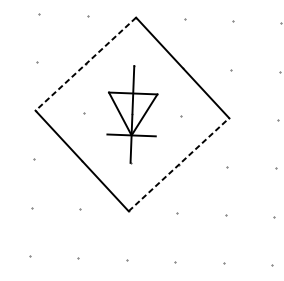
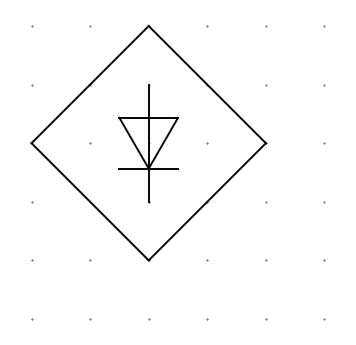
line: (86, 64) -> (90, 84), dashed -> solid
line: (179, 164) -> (207, 201), dashed -> solid

